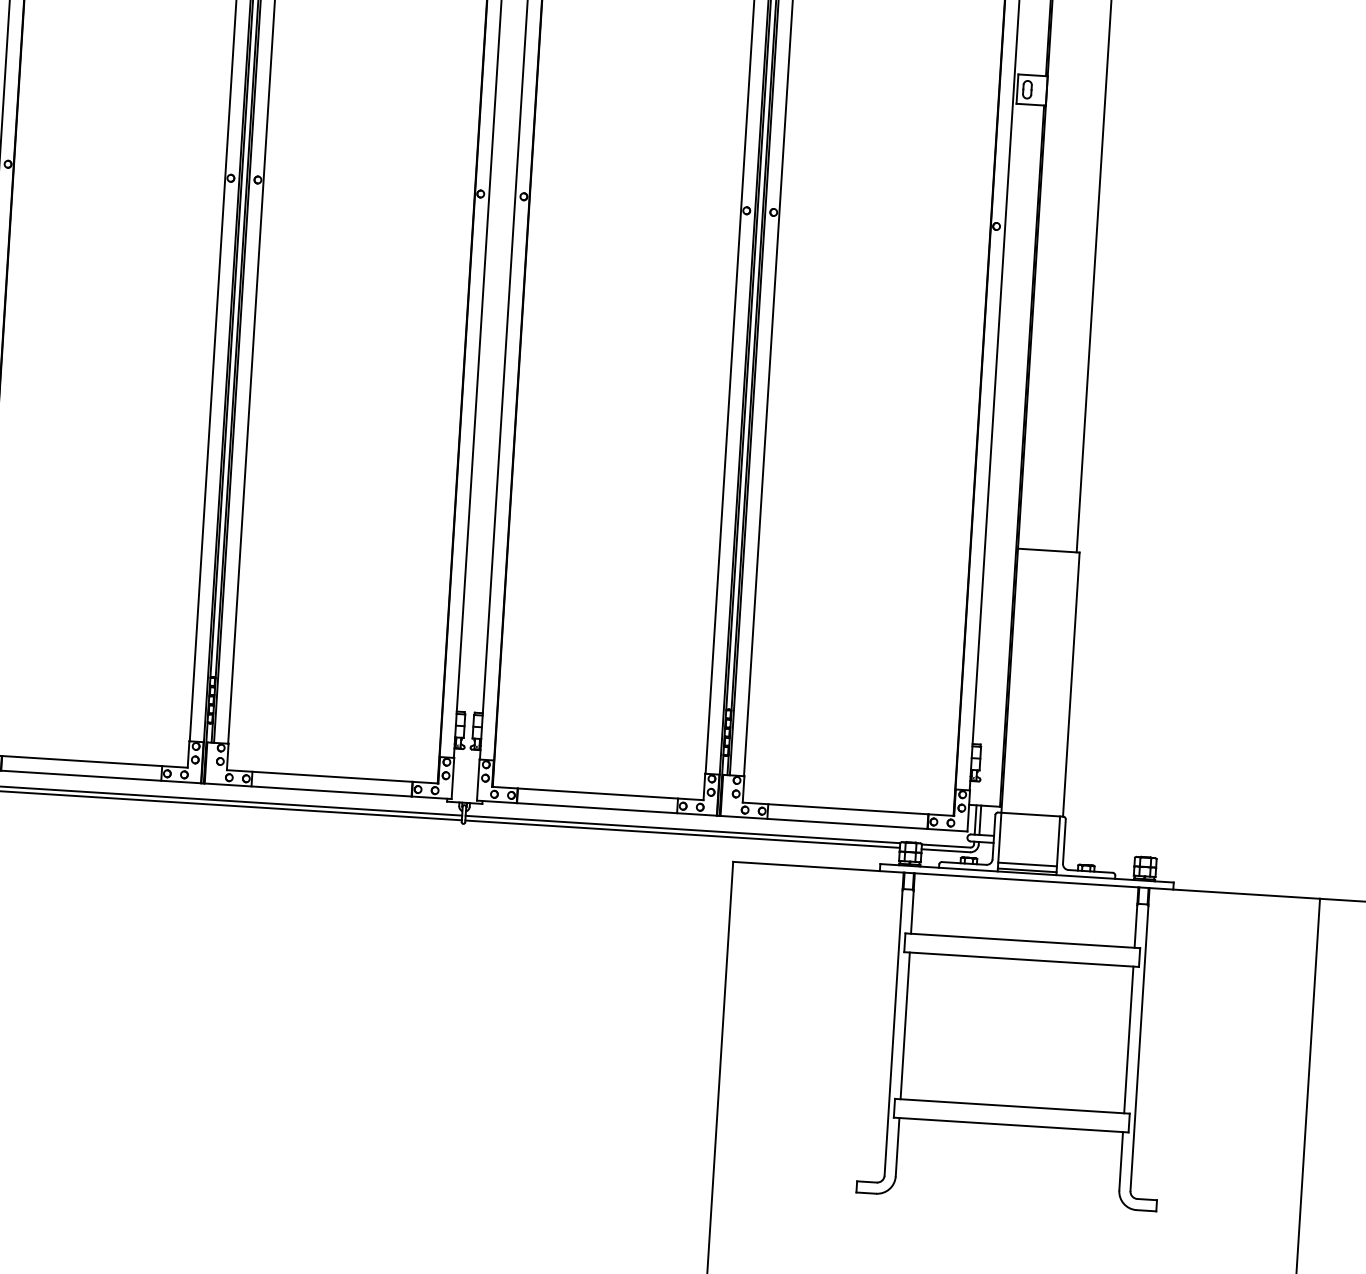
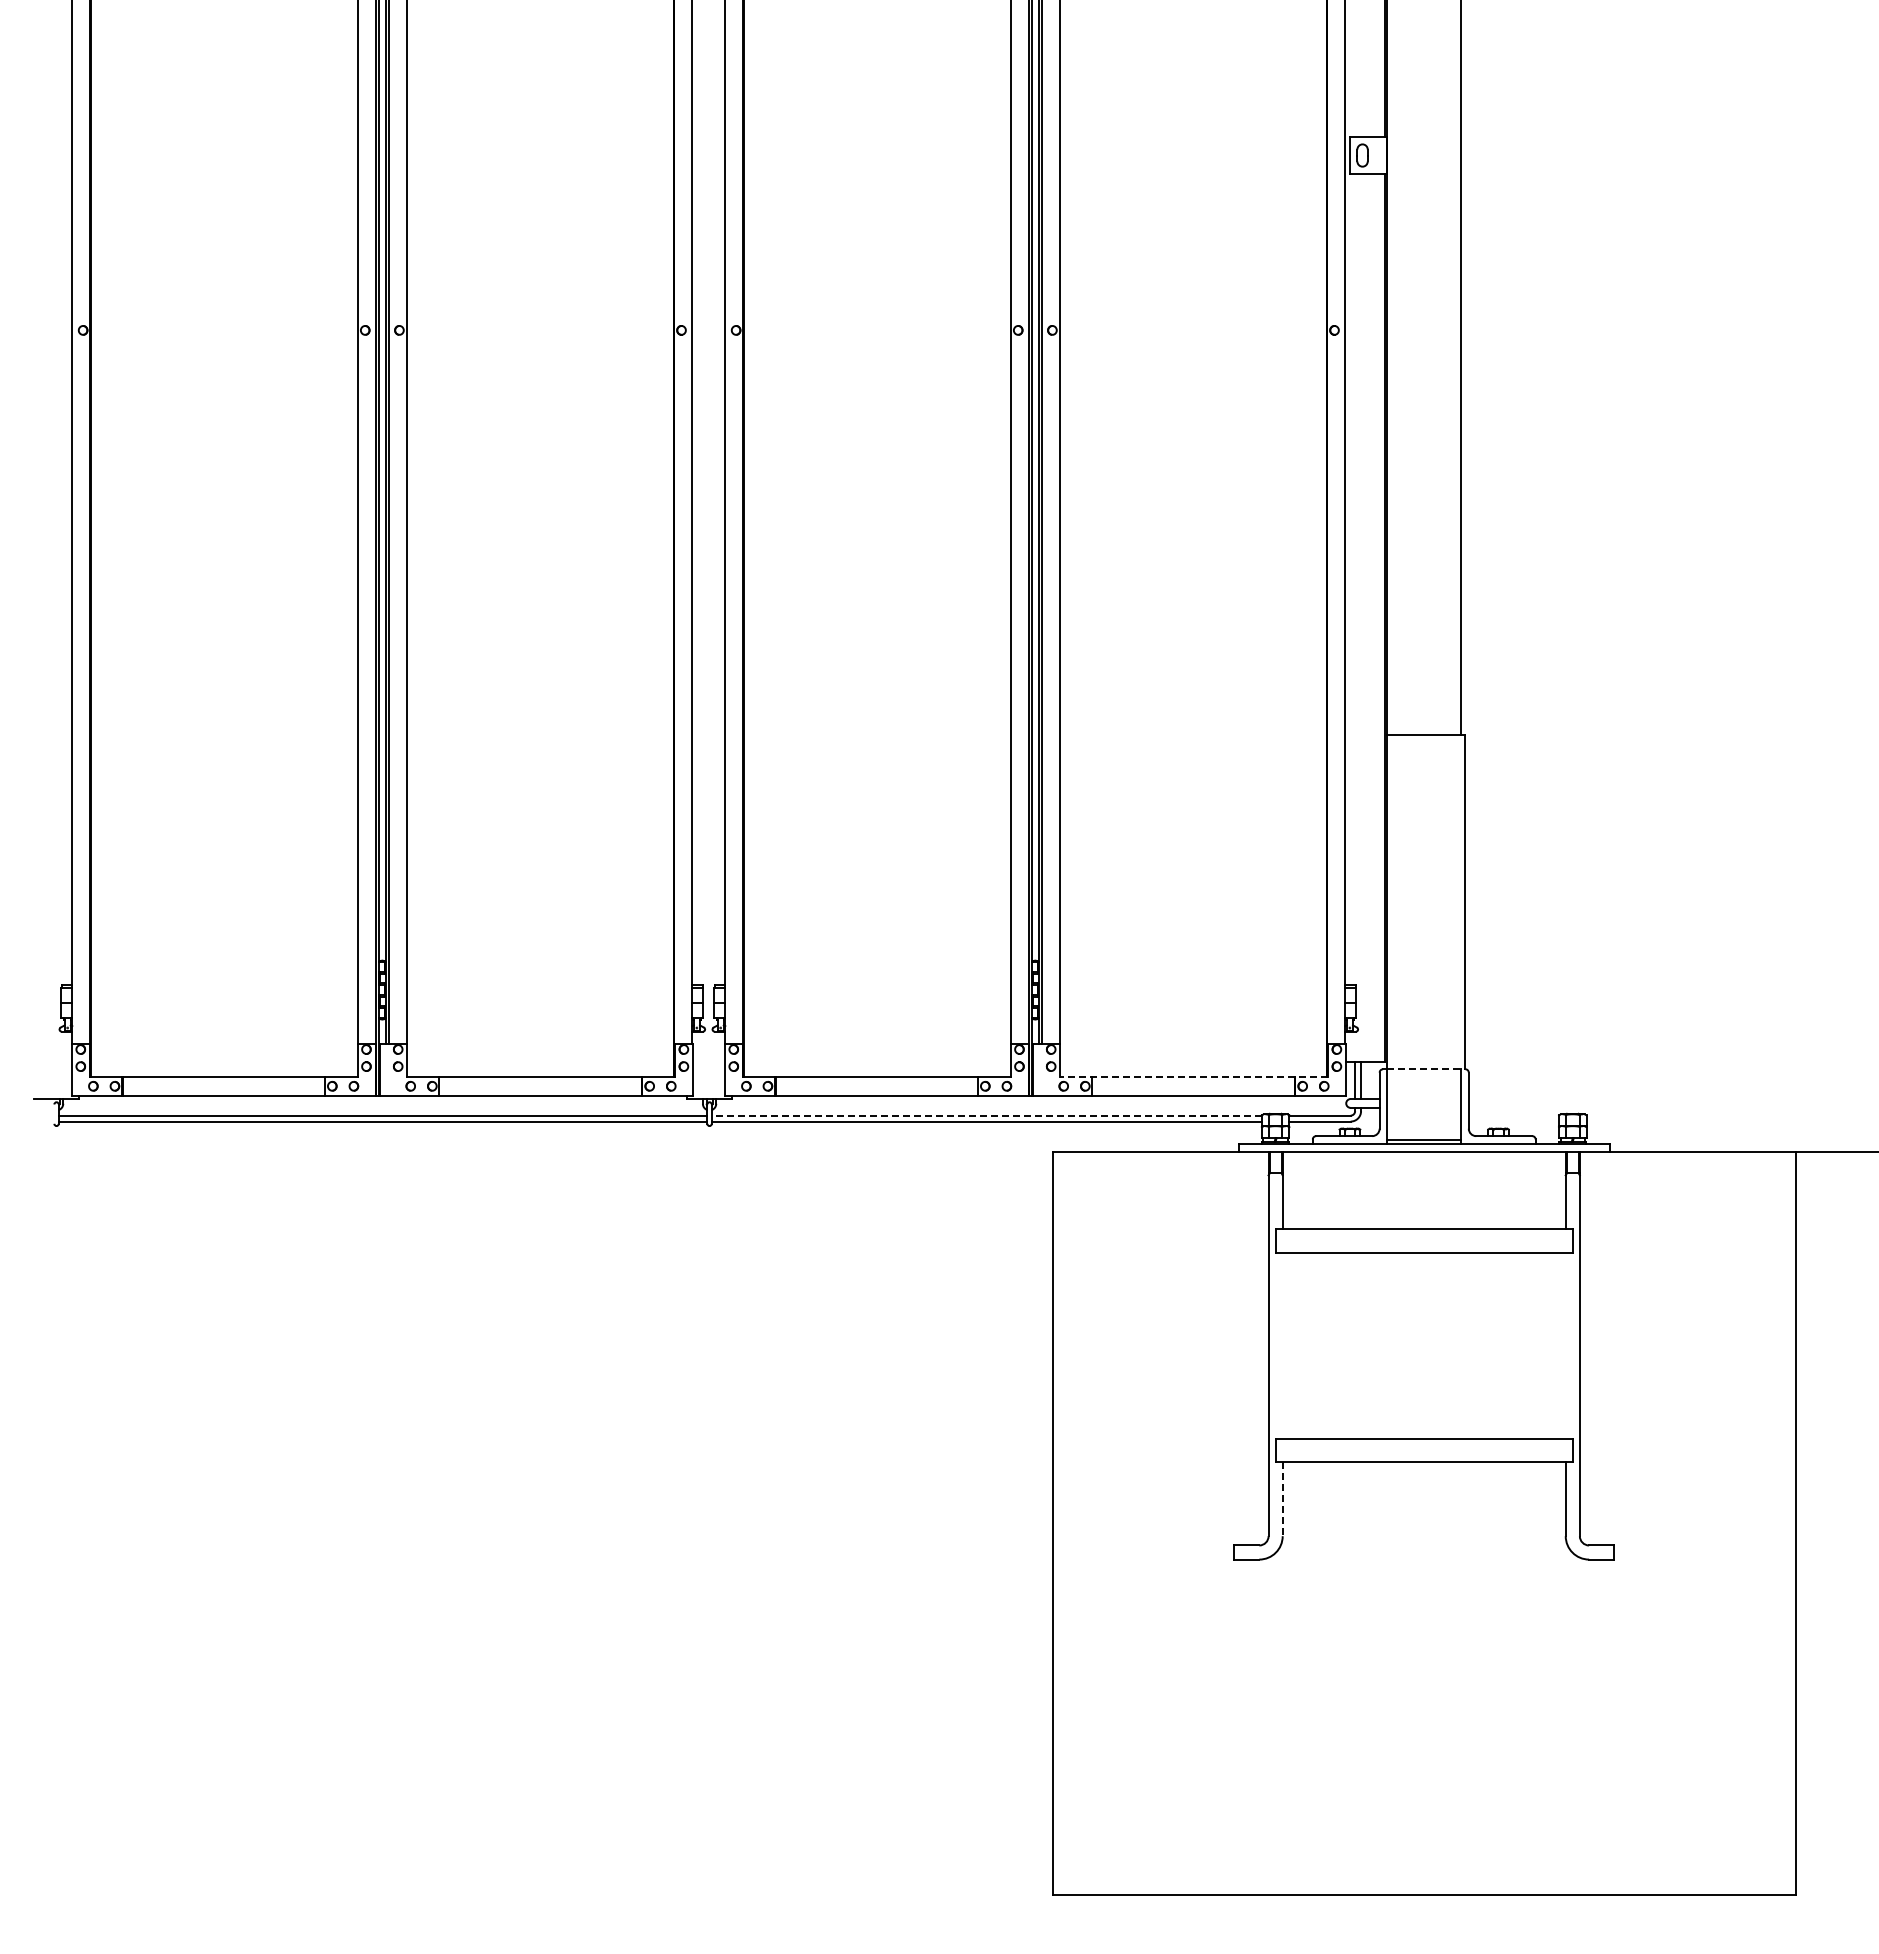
line: (848, 809) -> (1193, 1077), solid -> dashed
line: (1032, 814) -> (1426, 1069), solid -> dashed
line: (682, 829) -> (986, 1115), solid -> dashed
line: (1027, 864) -> (1424, 1132), removed
line: (905, 1025) -> (1282, 1345), removed
line: (1128, 1039) -> (1565, 1345), removed
line: (897, 1147) -> (1282, 1499), solid -> dashed

